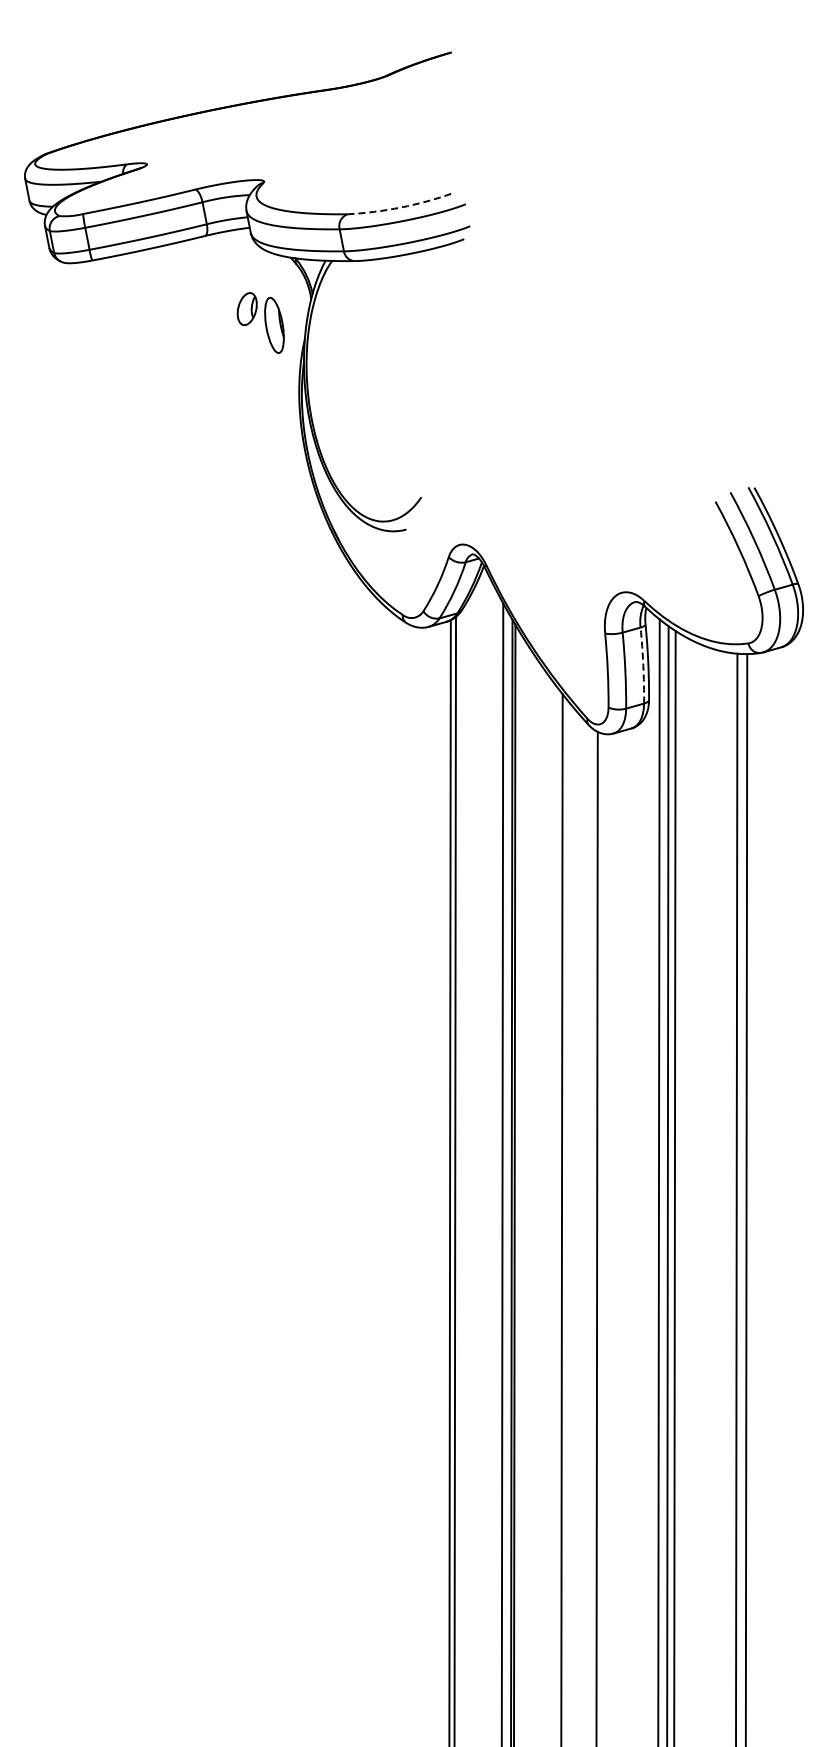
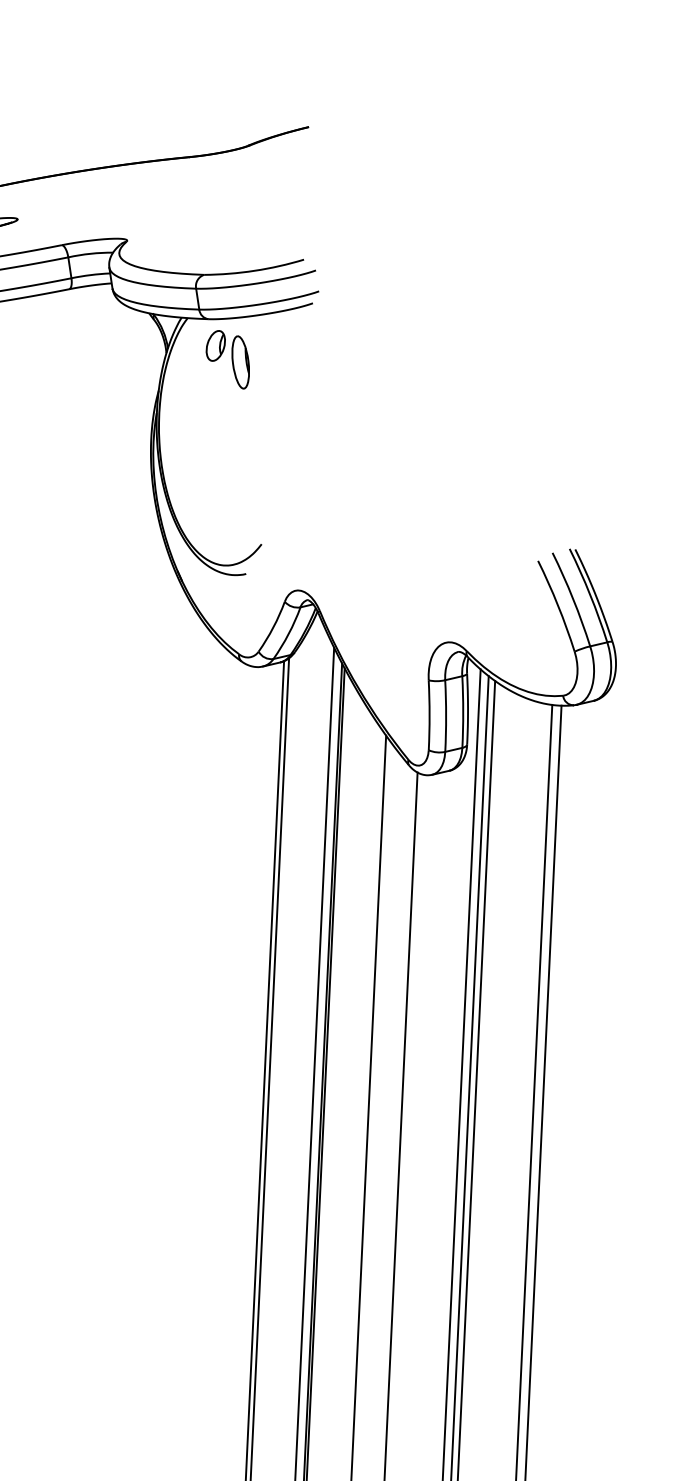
arc: (400, 207) -> (254, 270), dashed -> solid
part: (260, 322) -> (227, 359), moved
arc: (643, 665) -> (463, 712), dashed -> solid

